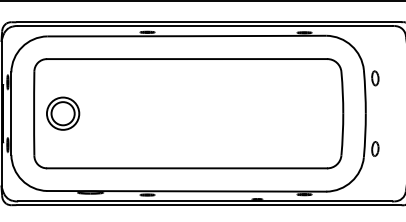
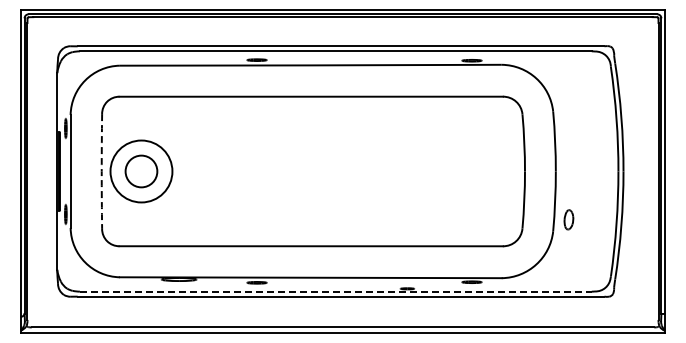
part: (375, 77) -> (568, 122), removed
arc: (33, 113) -> (101, 171), solid -> dashed
circle: (63, 113) -> (141, 171), size x1.4
line: (204, 201) -> (335, 291), solid -> dashed

